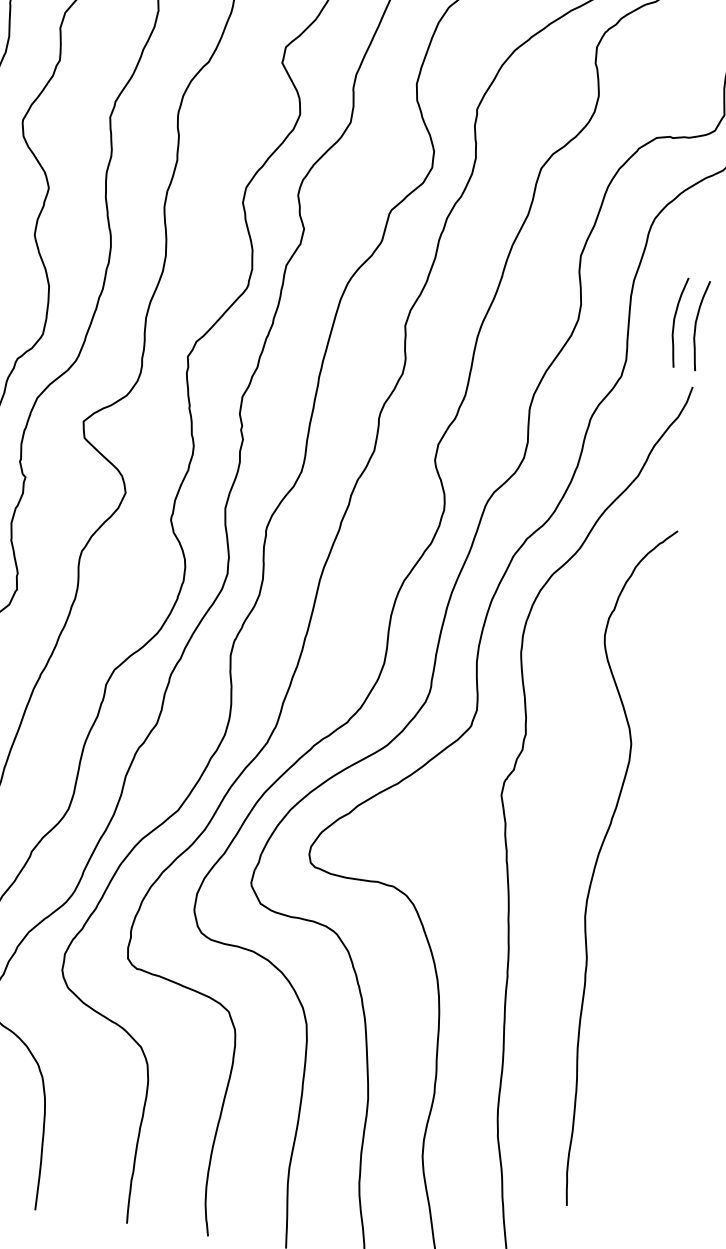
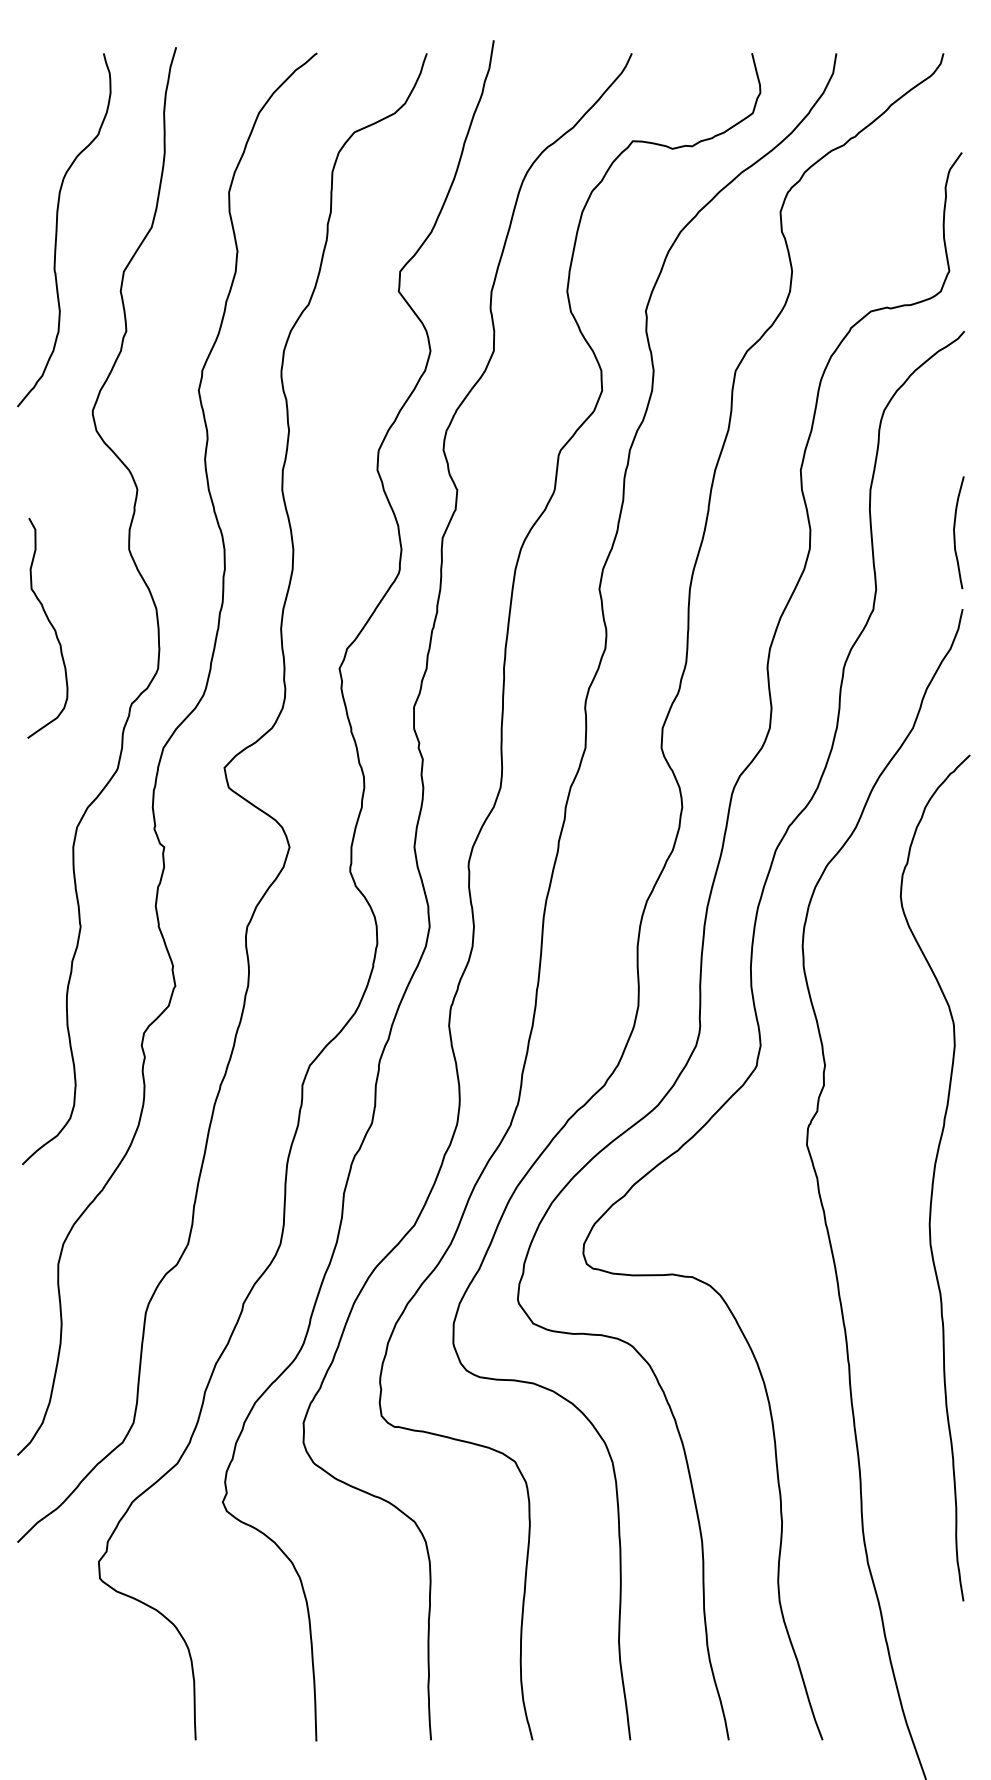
curve: (675, 321) -> (928, 532), removed
curve: (596, 863) -> (934, 1177), moved

